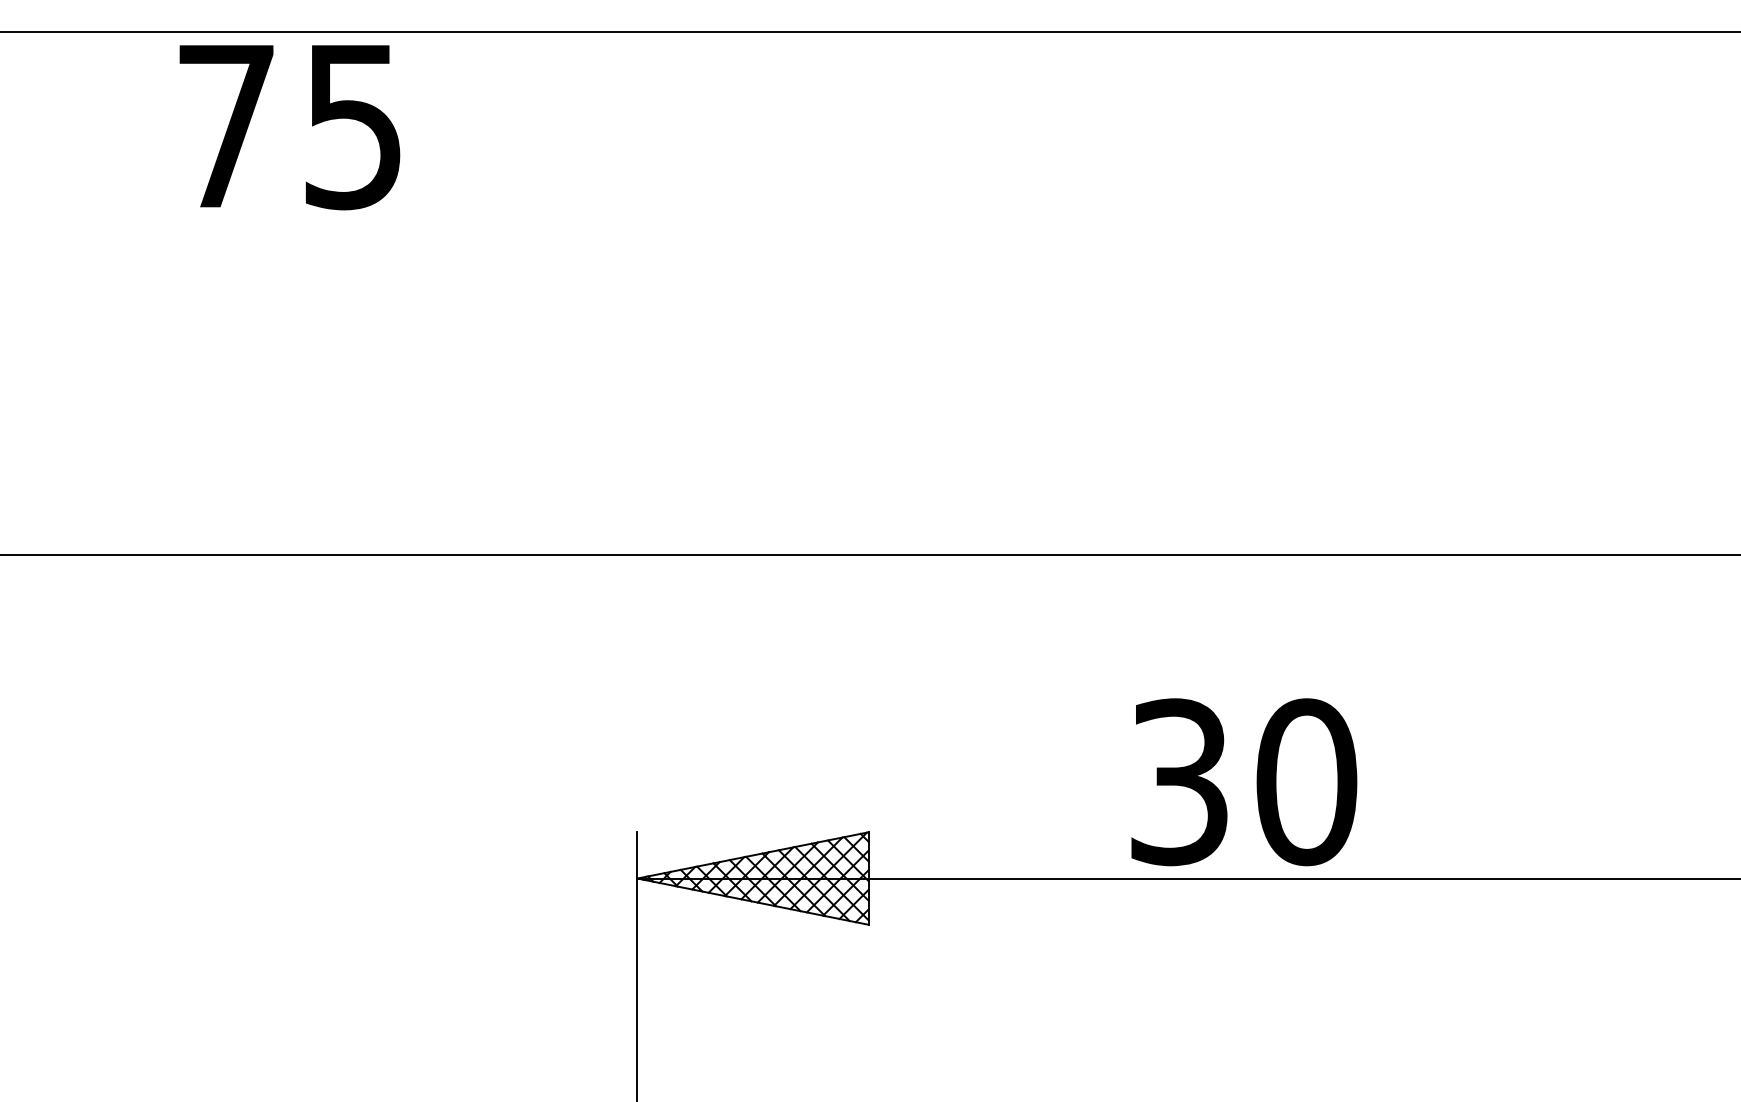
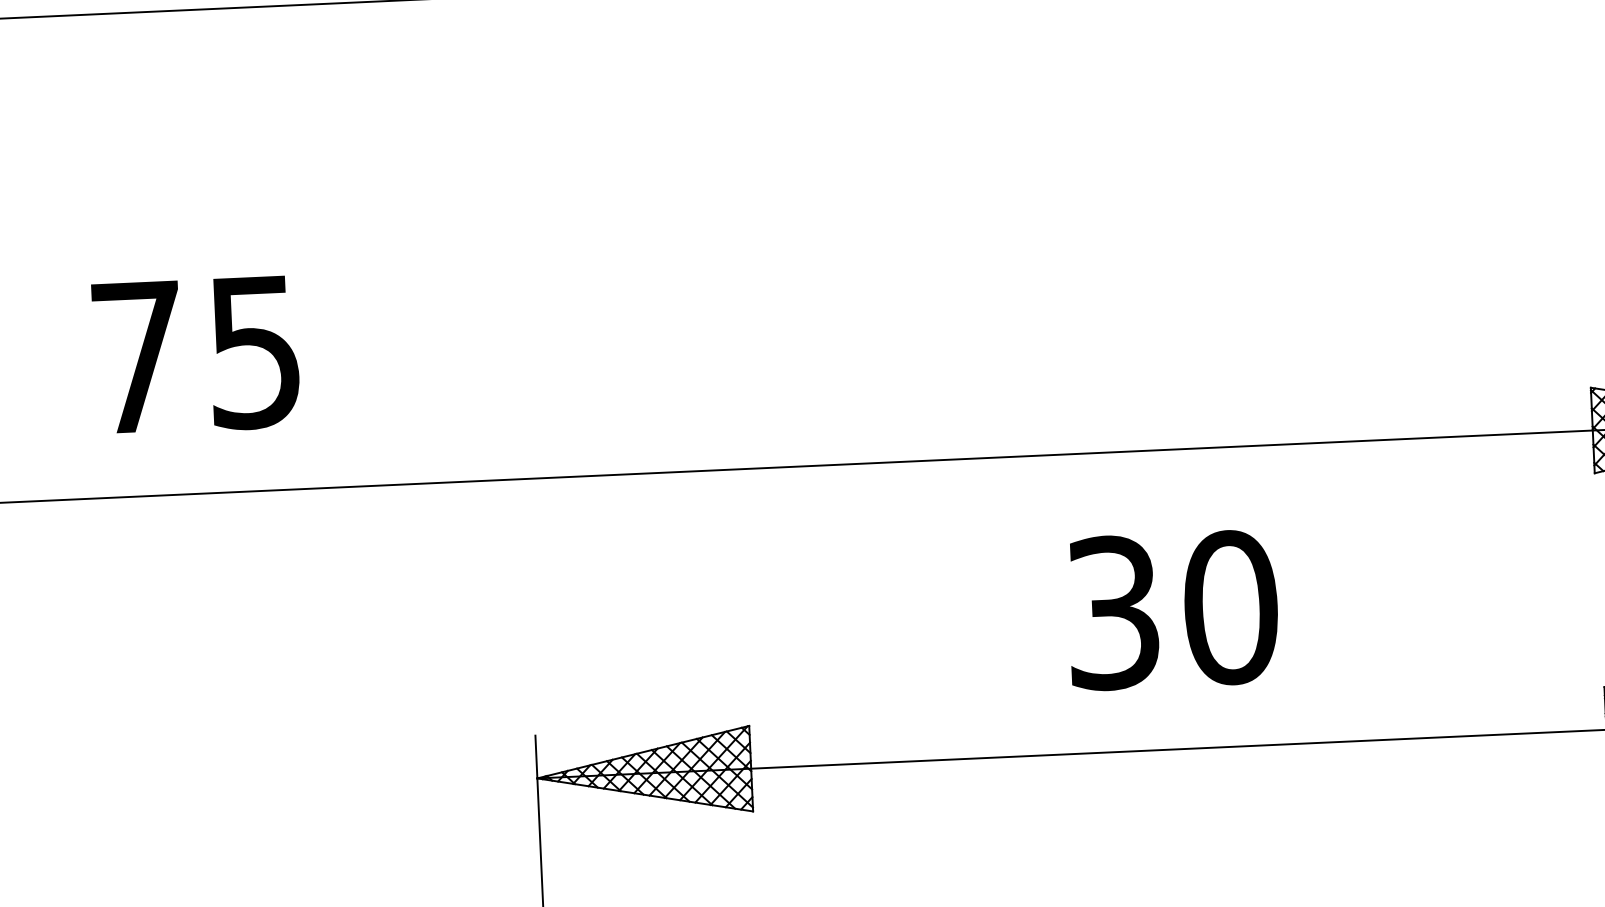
text: (289, 127) -> (195, 355), moved
text: (1244, 782) -> (1173, 610), moved

